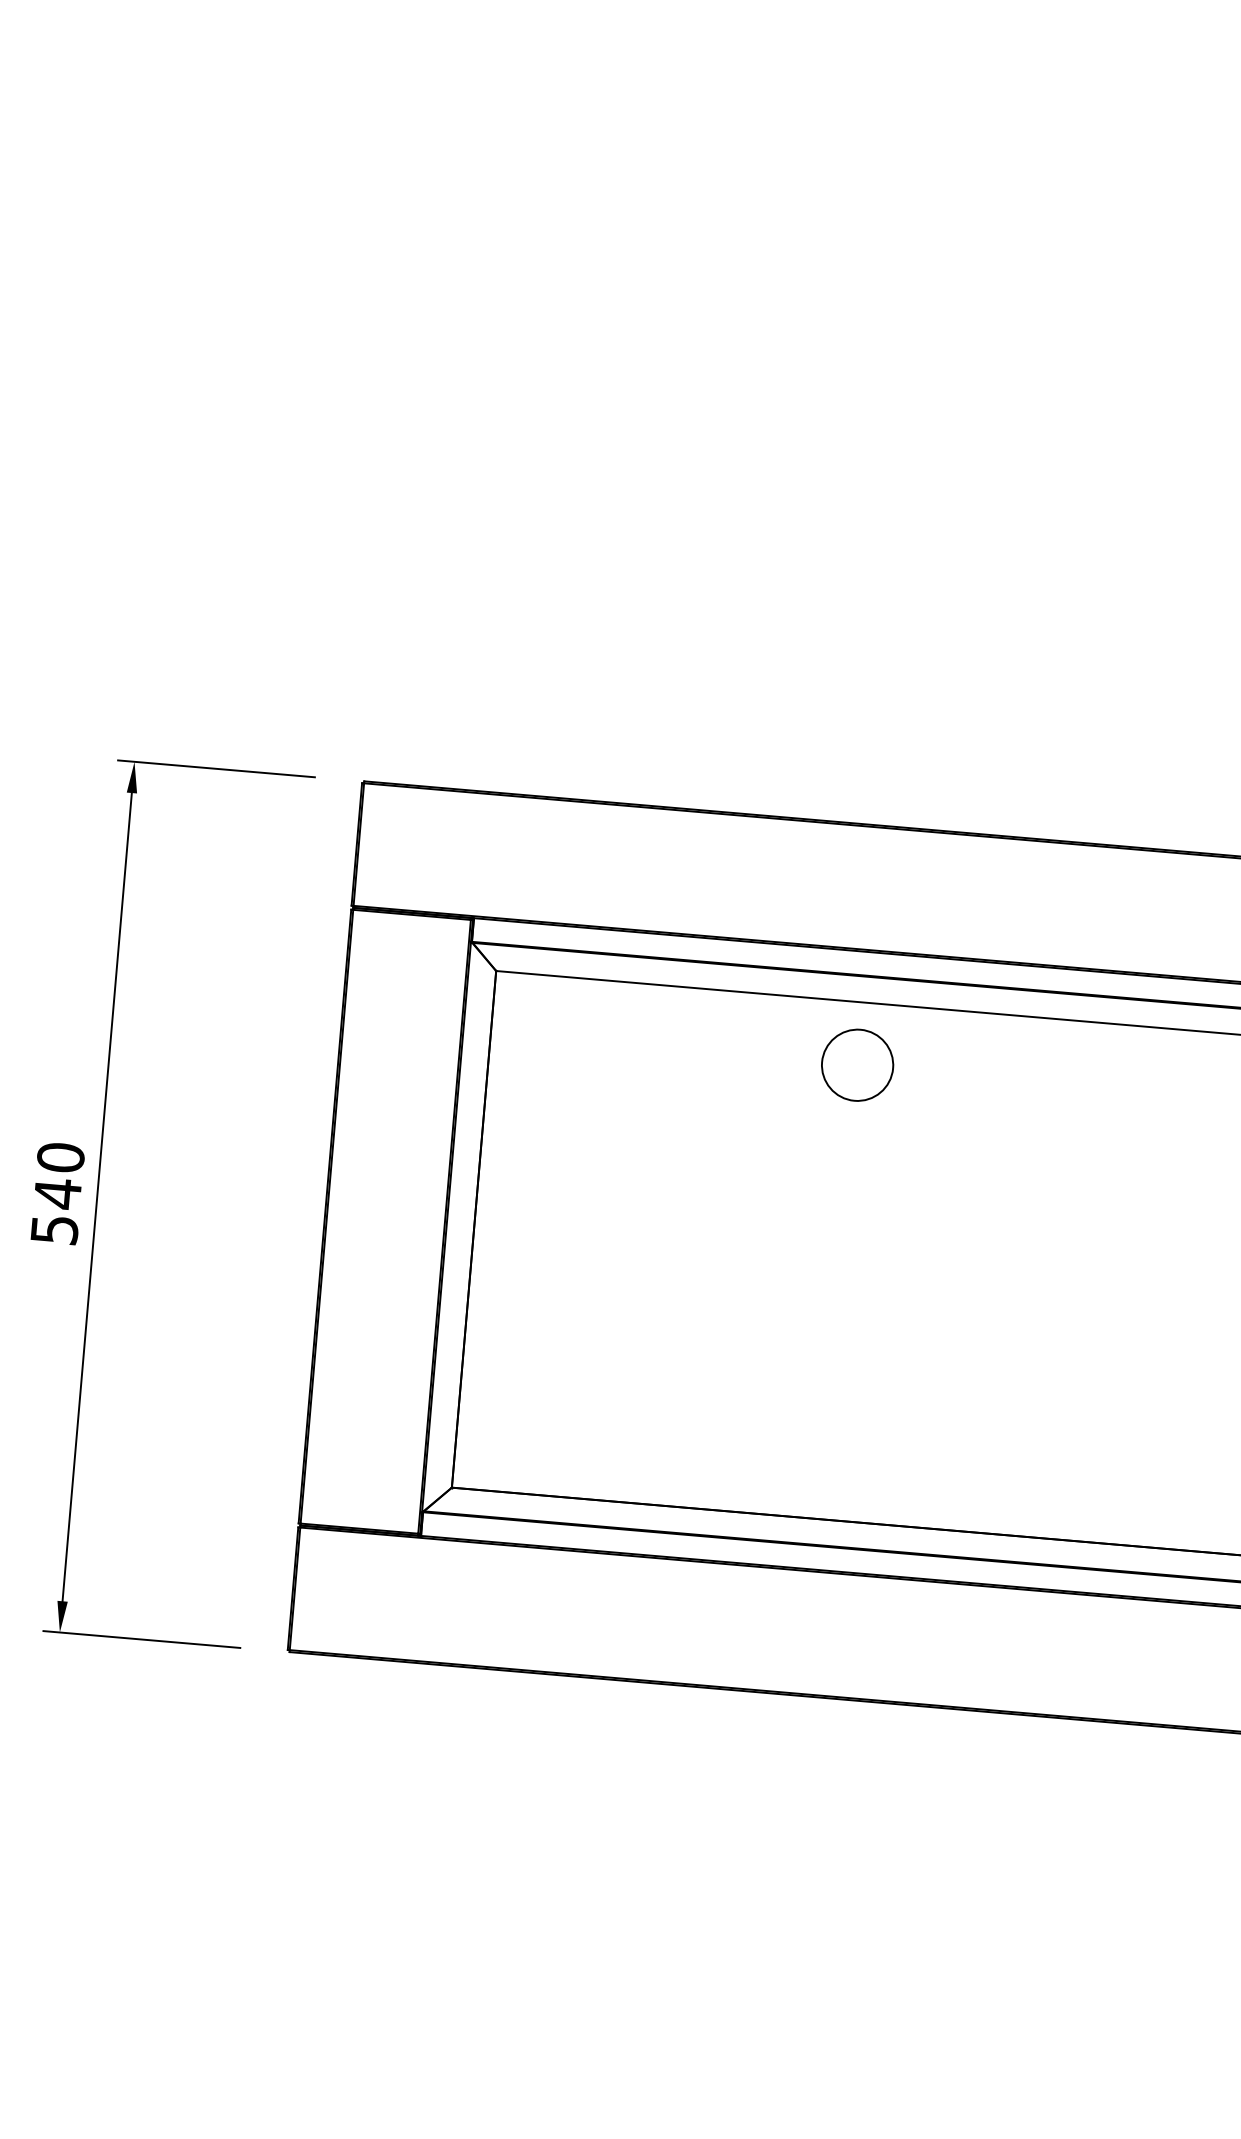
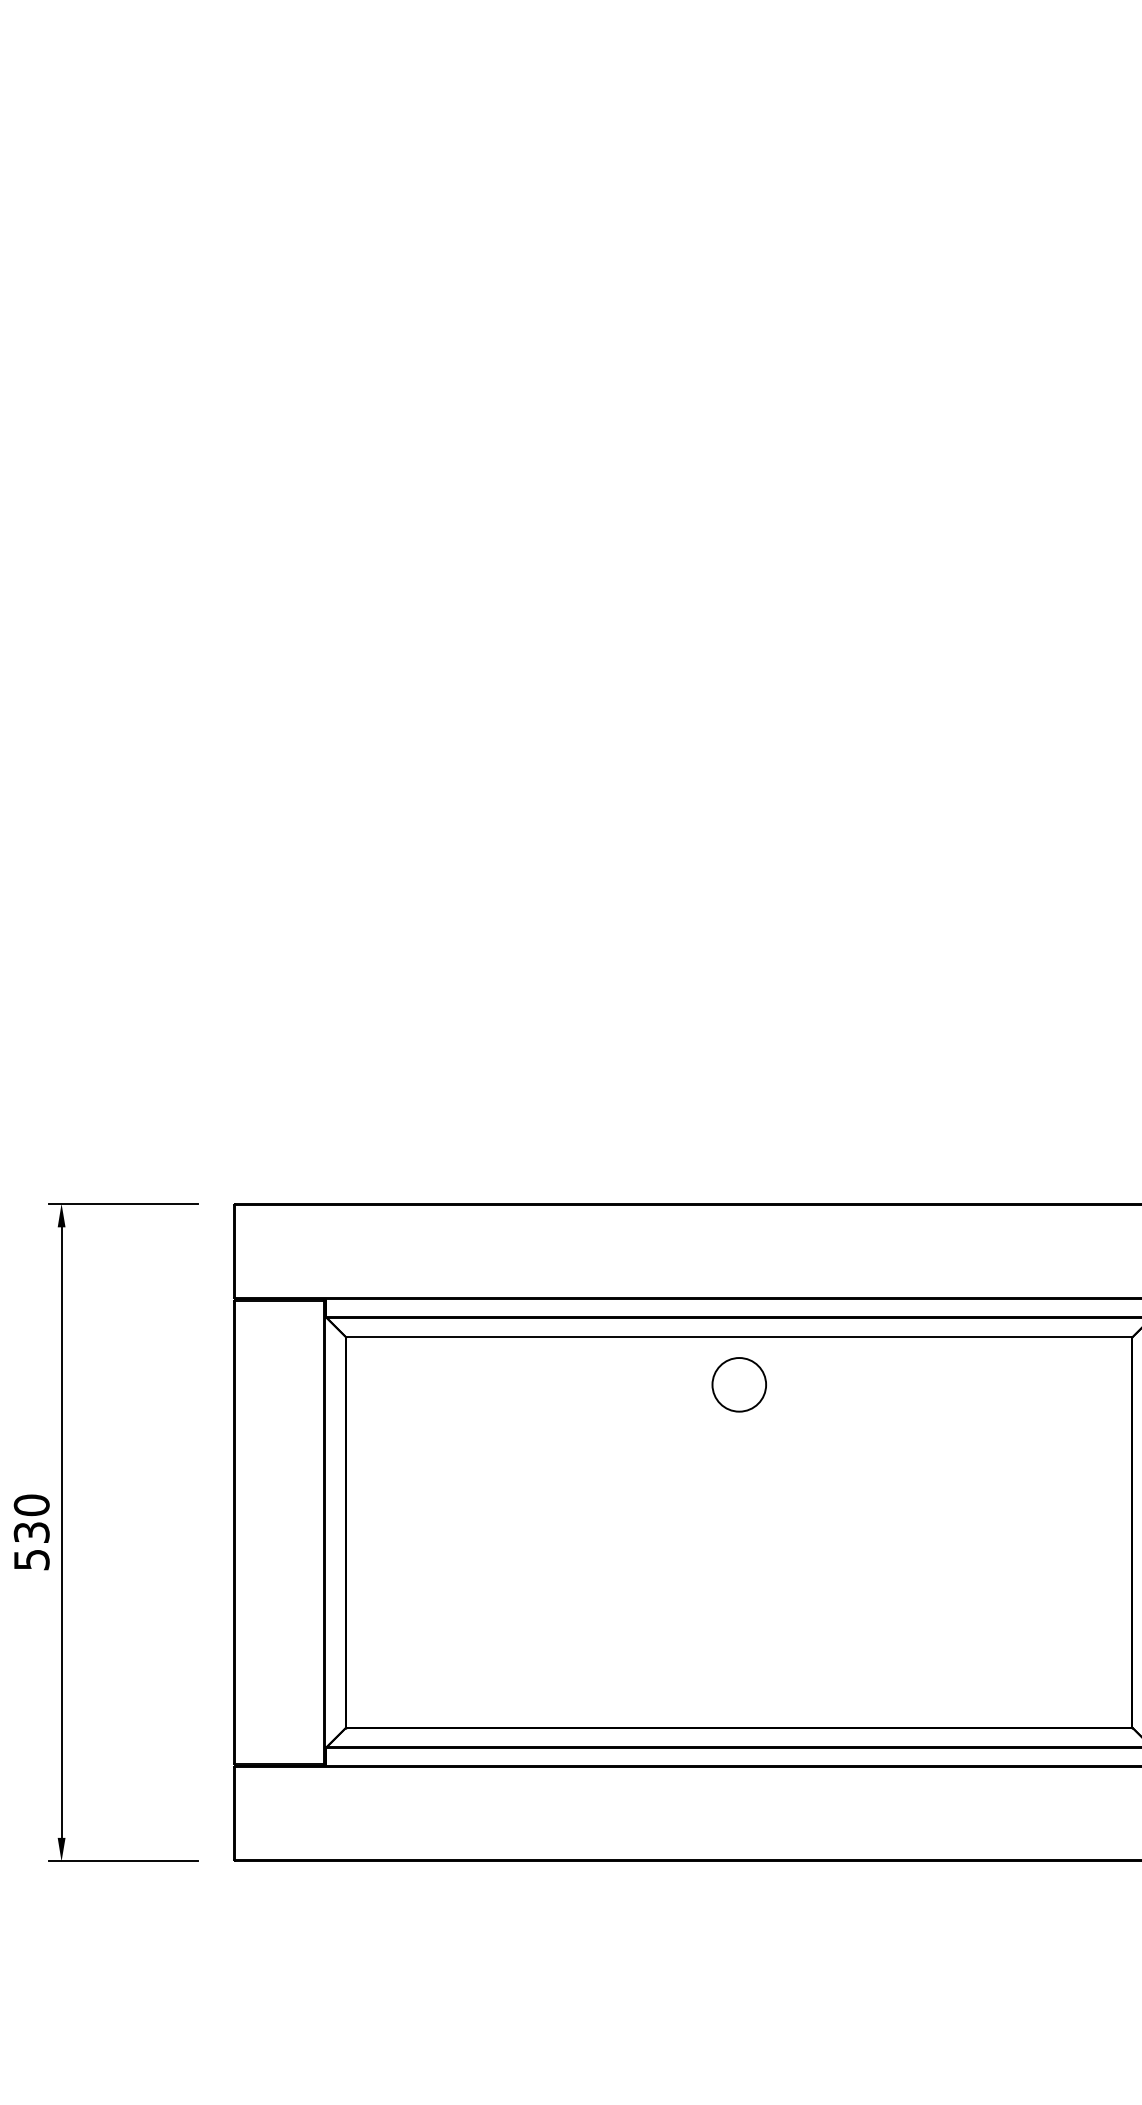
circle: (856, 1064) -> (738, 1384), moved
text: (57, 1193) -> (31, 1532), 540 -> 530

